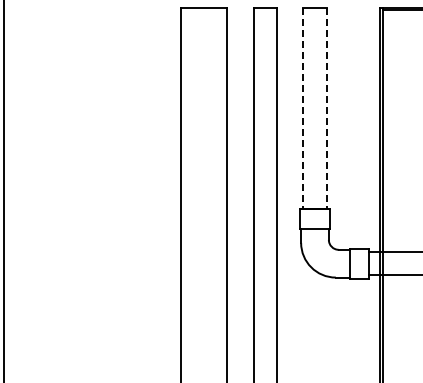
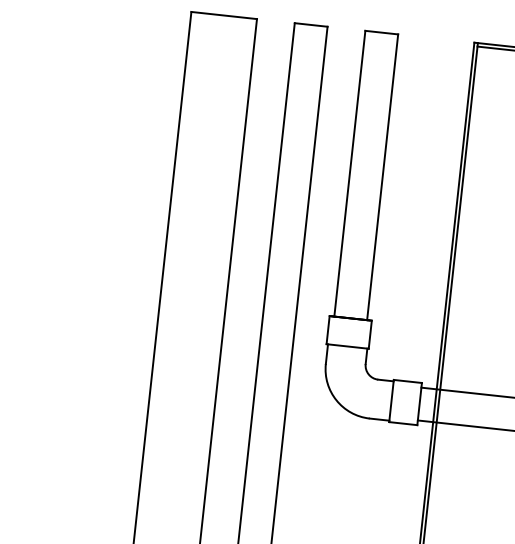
line: (303, 108) -> (349, 173), dashed -> solid
line: (326, 108) -> (382, 177), dashed -> solid

